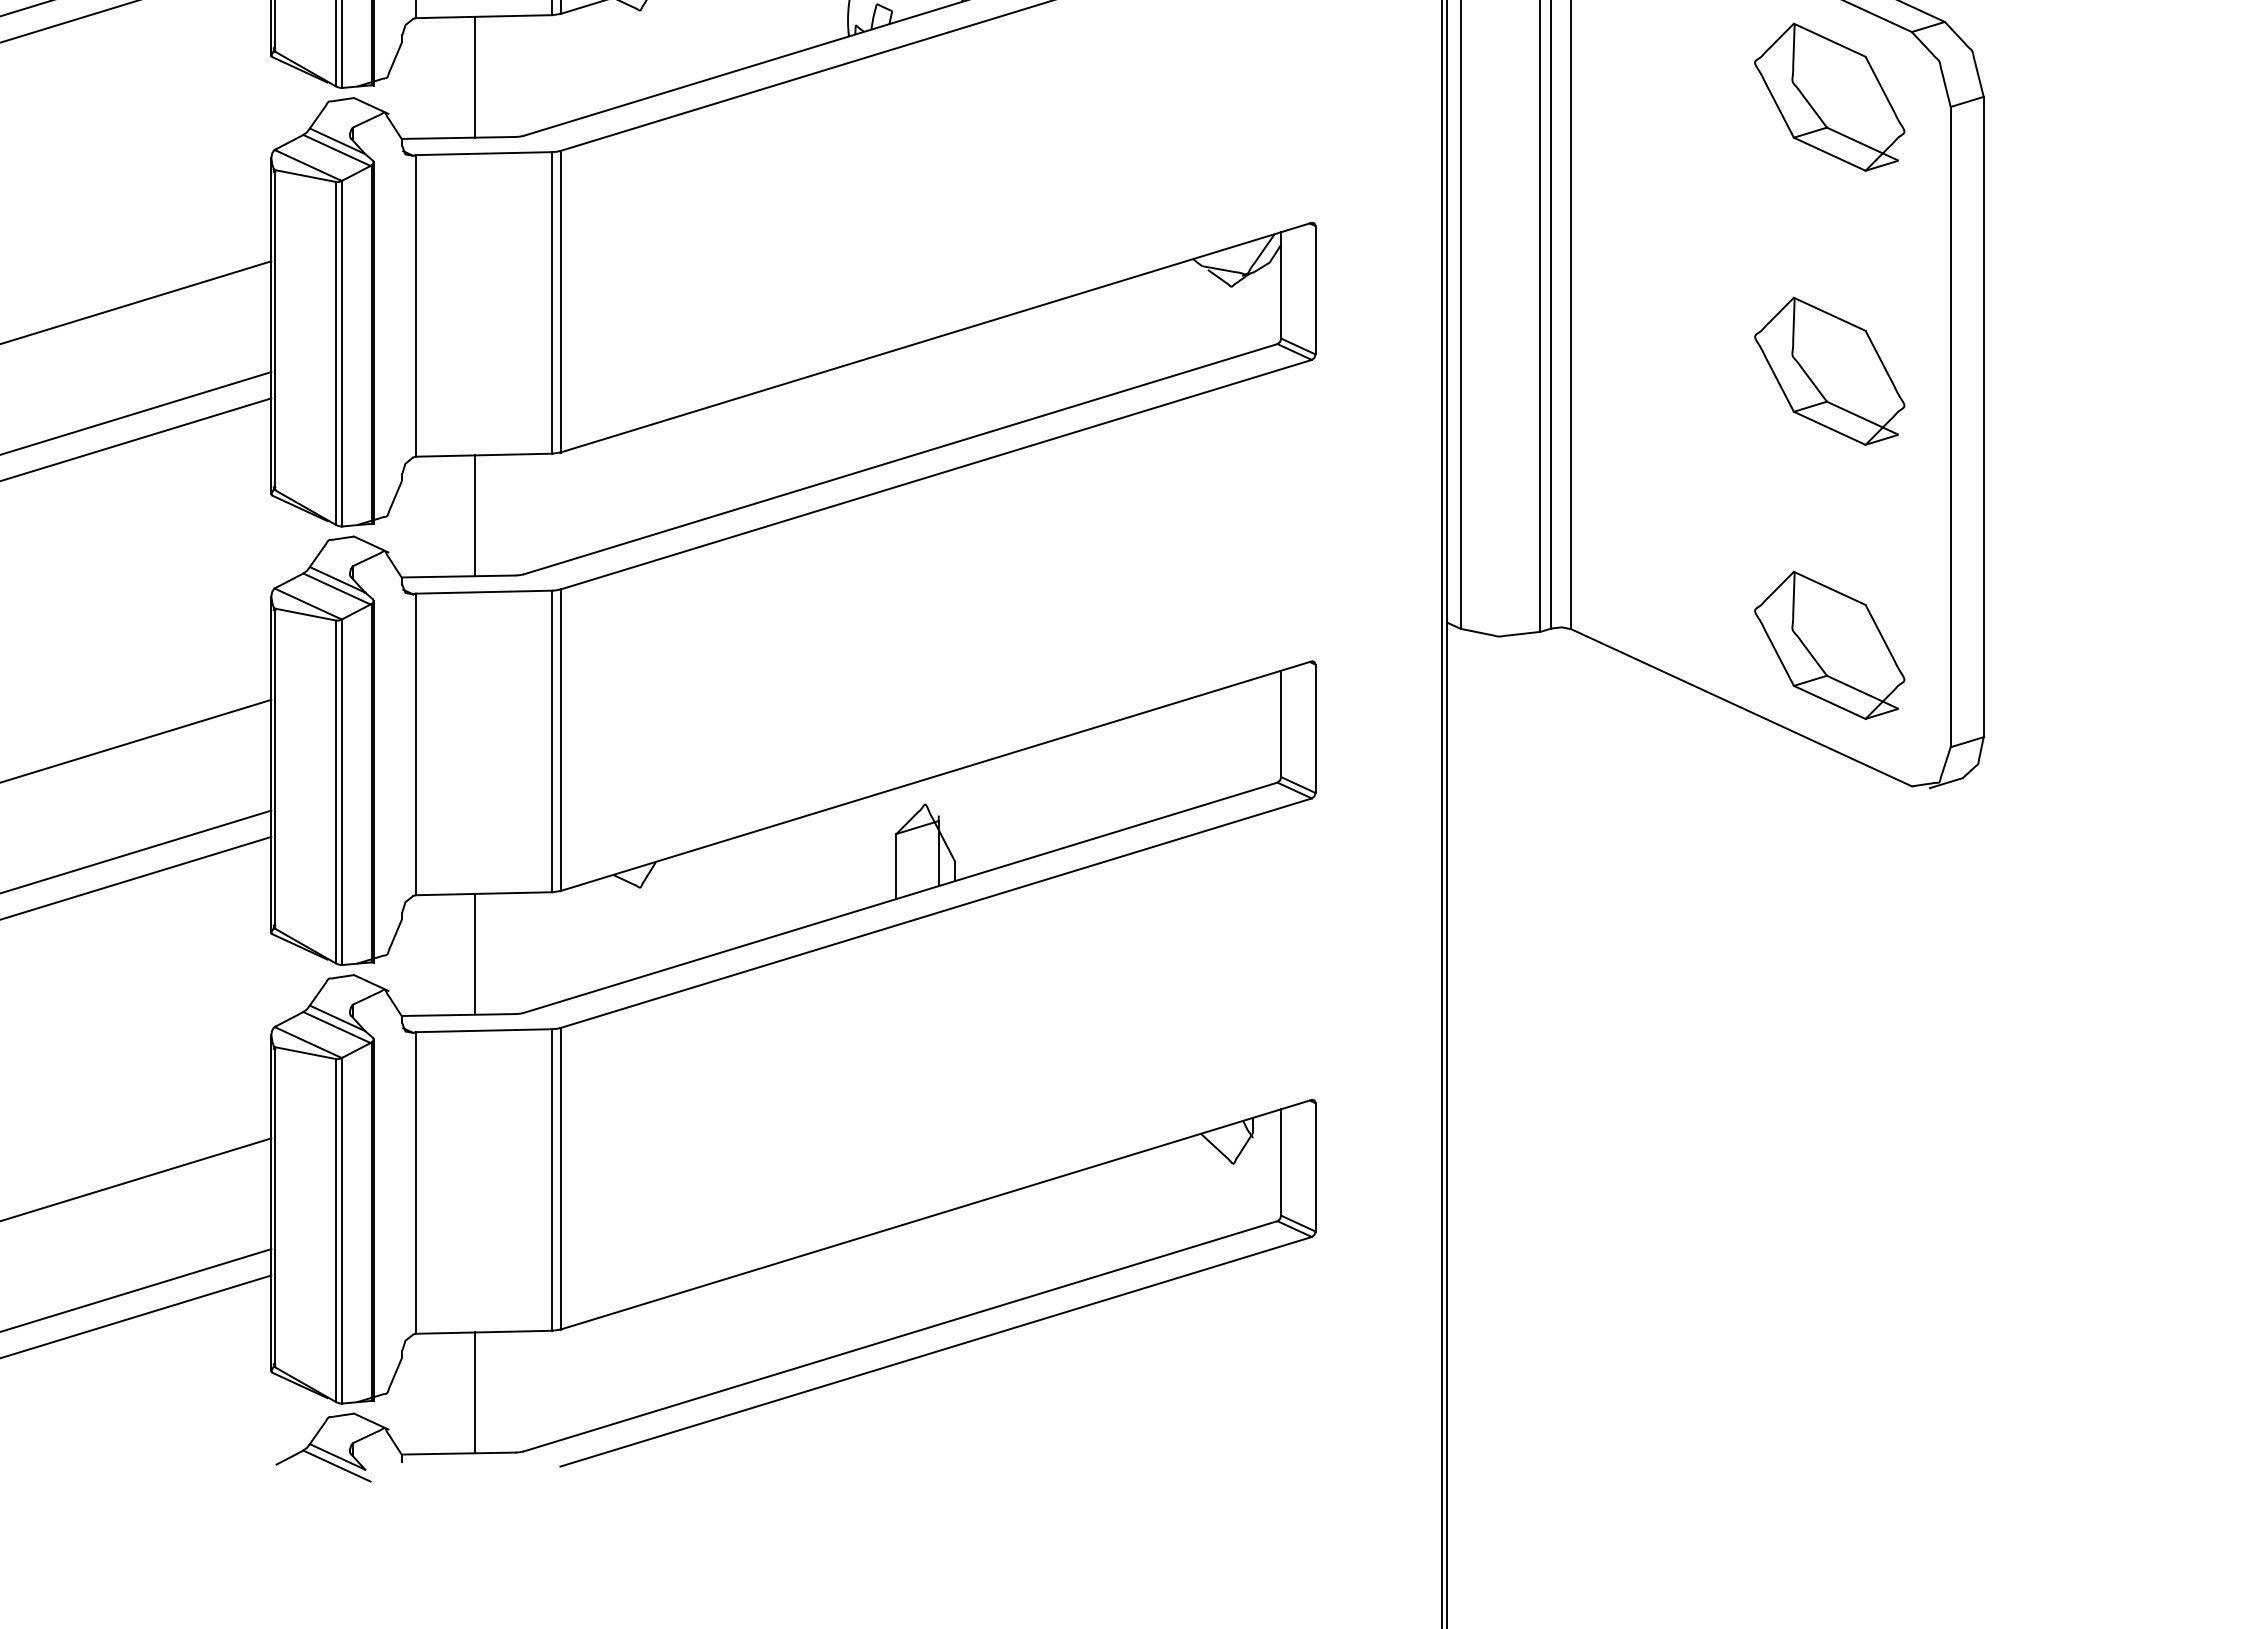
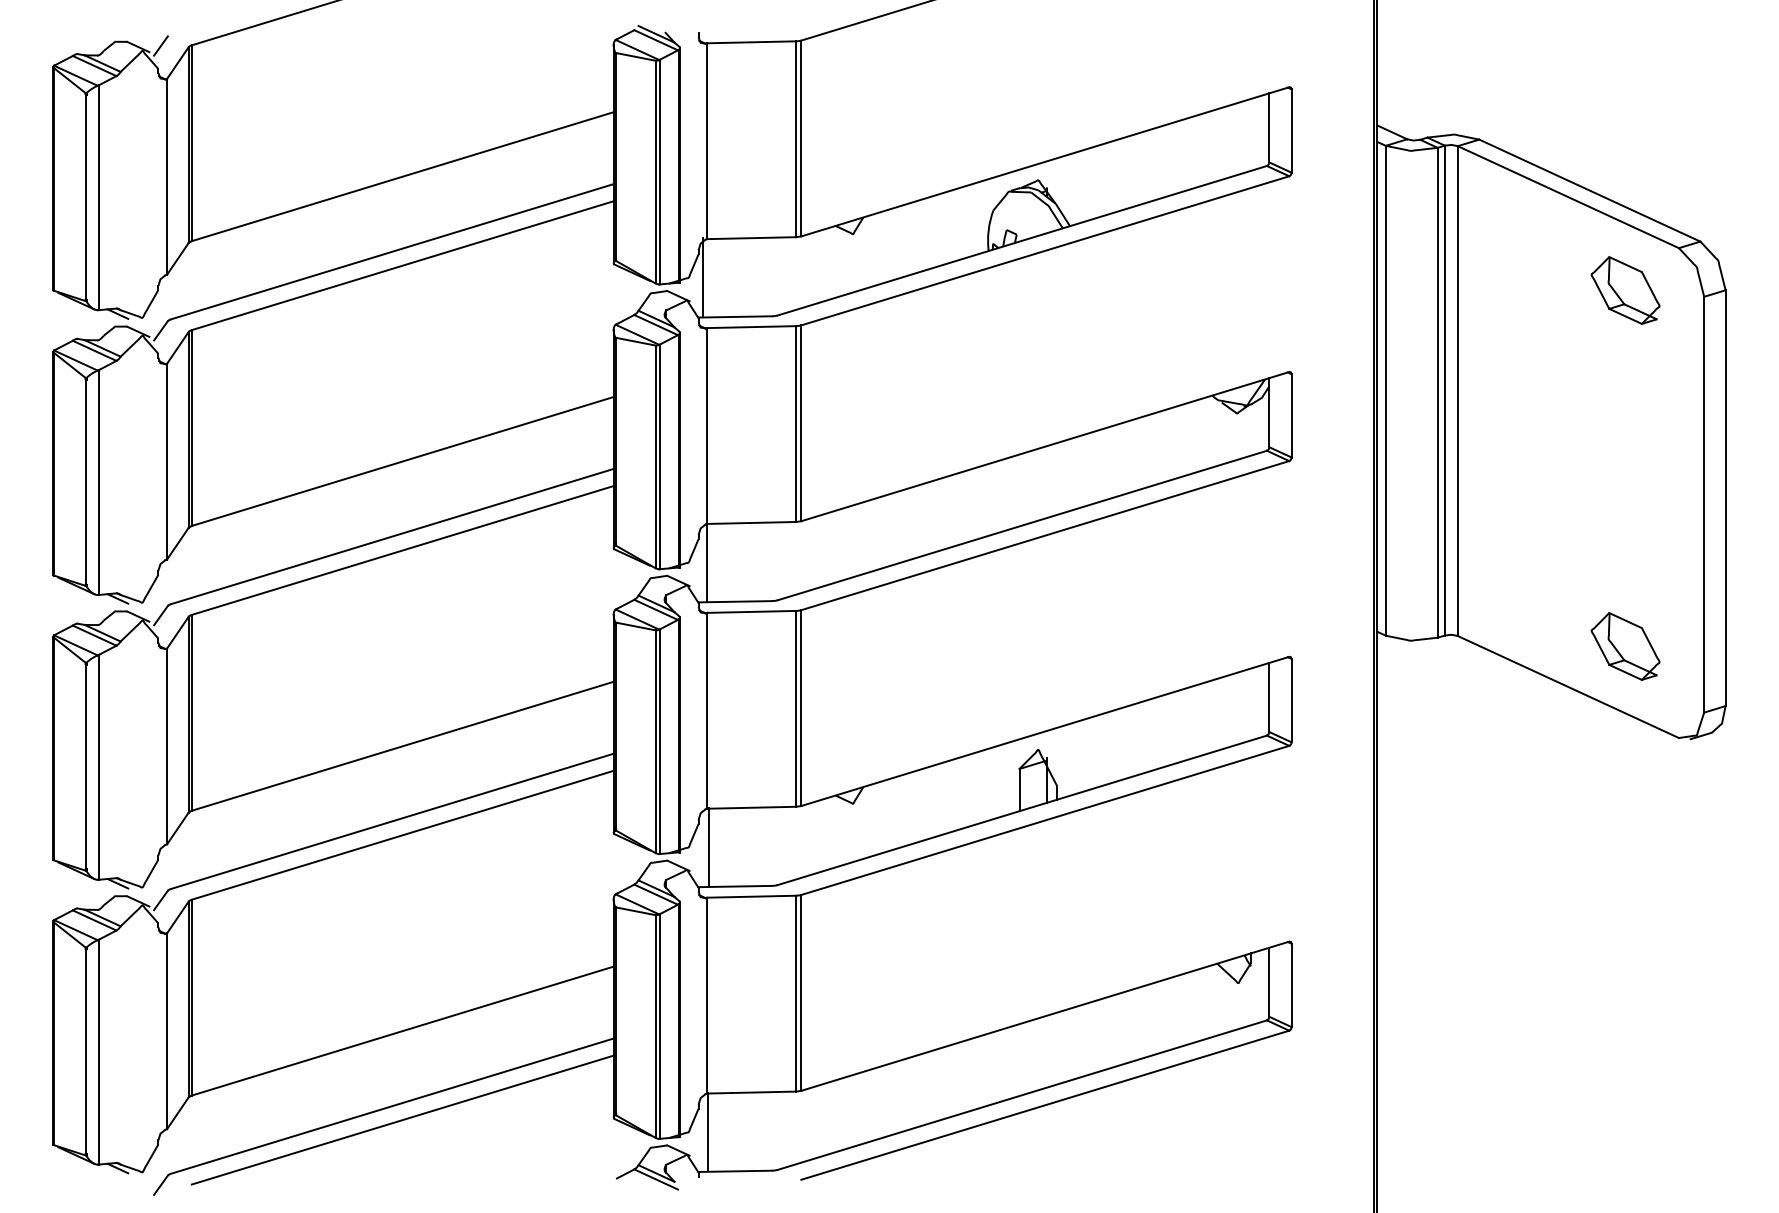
line: (474, 77) -> (702, 277), moved
part: (1829, 97) -> (1625, 290), size x0.7
part: (1829, 371) -> (1625, 468), removed
line: (474, 514) -> (706, 561), moved
part: (1829, 645) -> (1625, 646), size x0.7
line: (474, 953) -> (708, 846), moved
line: (474, 1392) -> (707, 1131), moved

